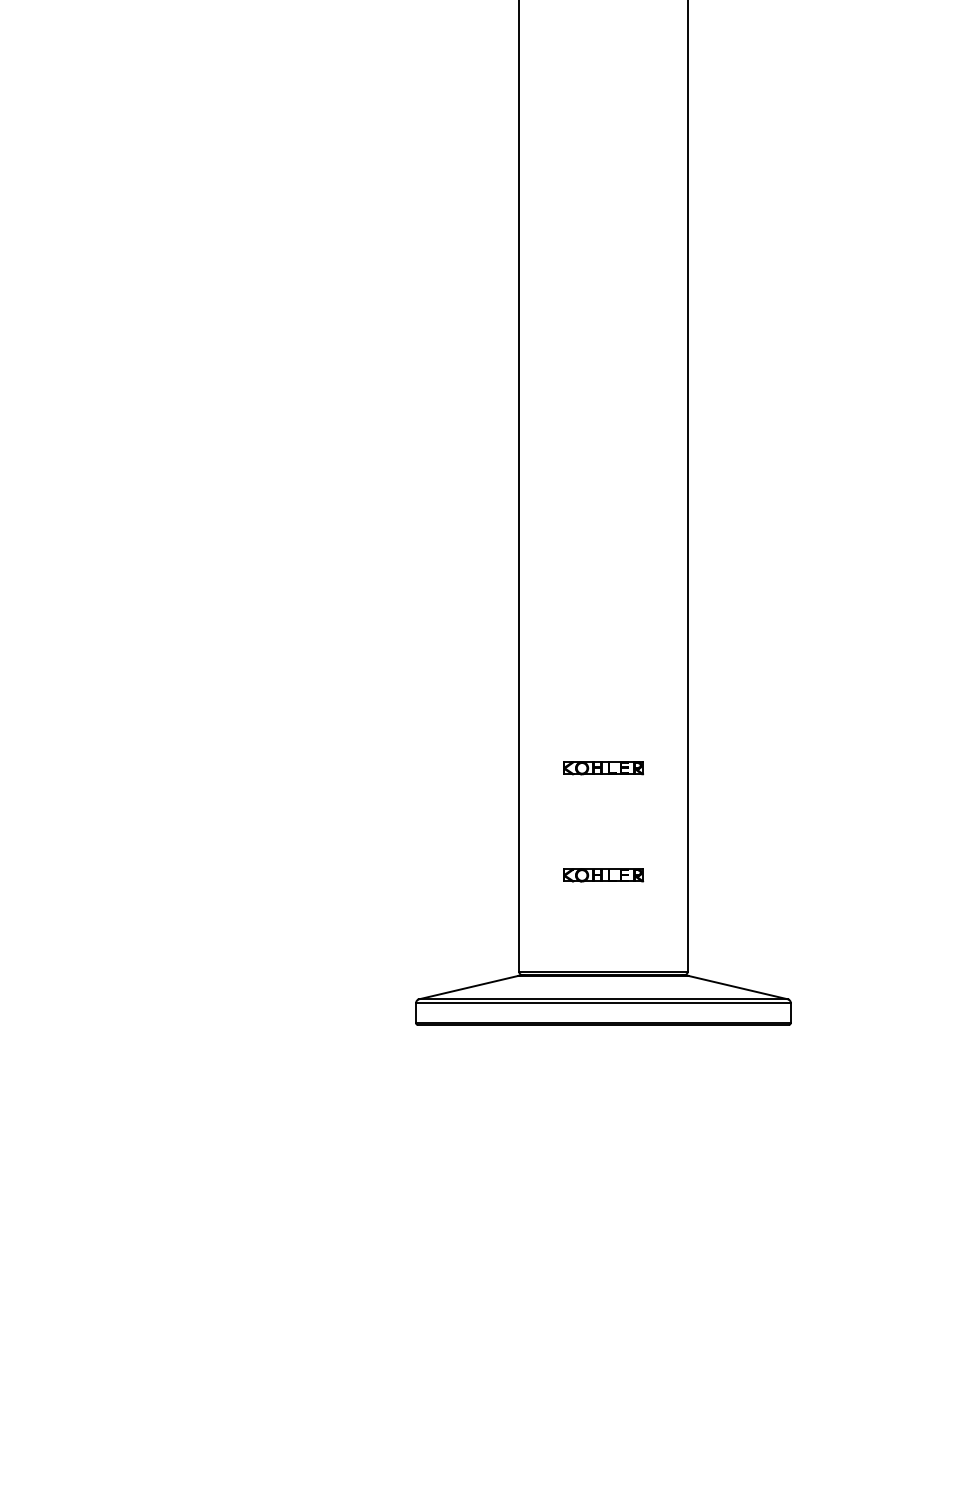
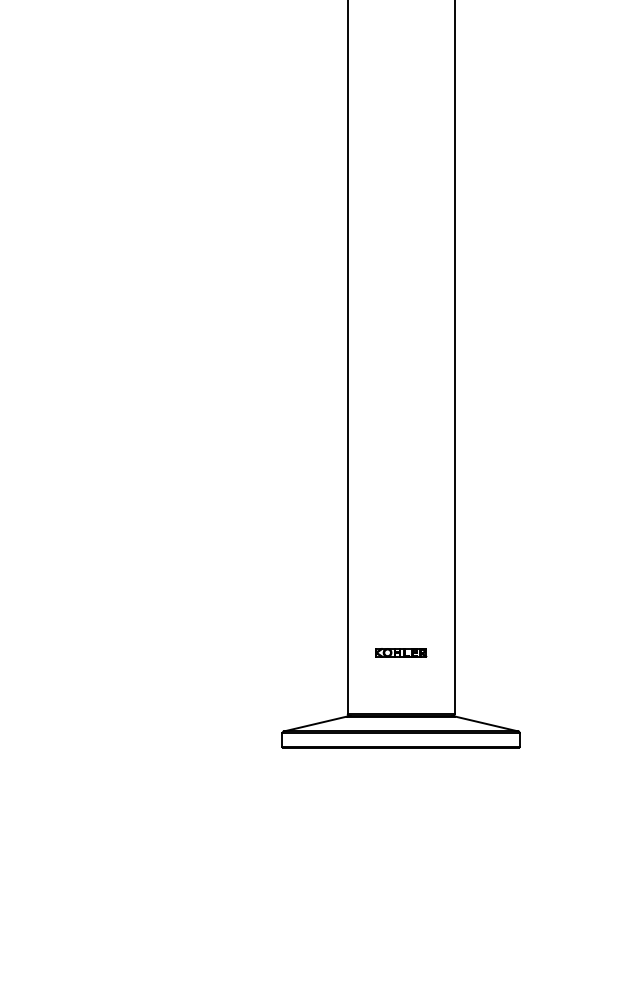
part: (603, 767) -> (401, 584), removed

